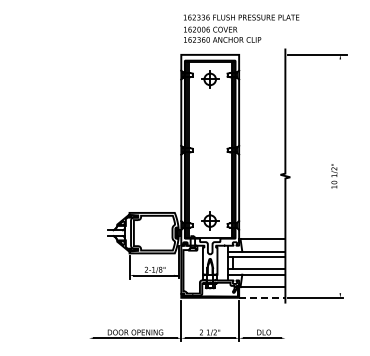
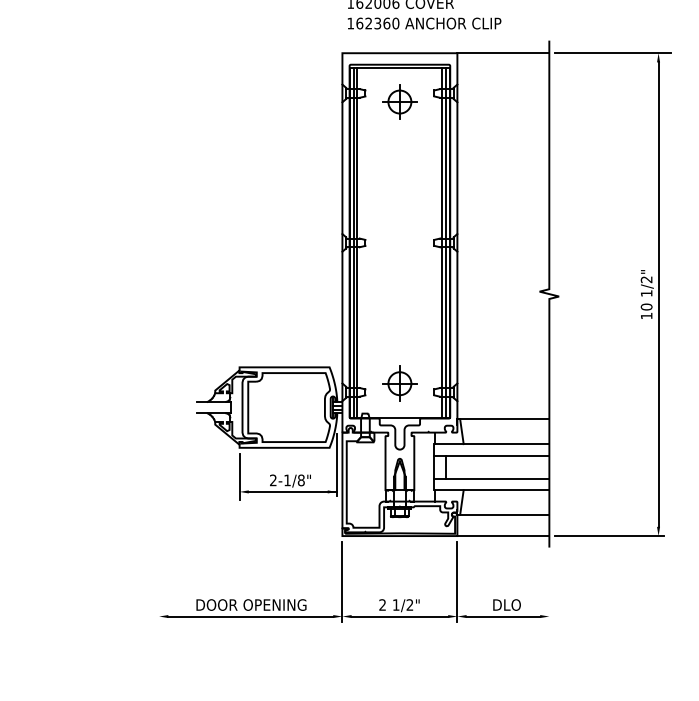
line: (262, 54) -> (503, 52), added
line: (340, 176) -> (658, 294), added
line: (262, 297) -> (503, 535), dashed -> solid

